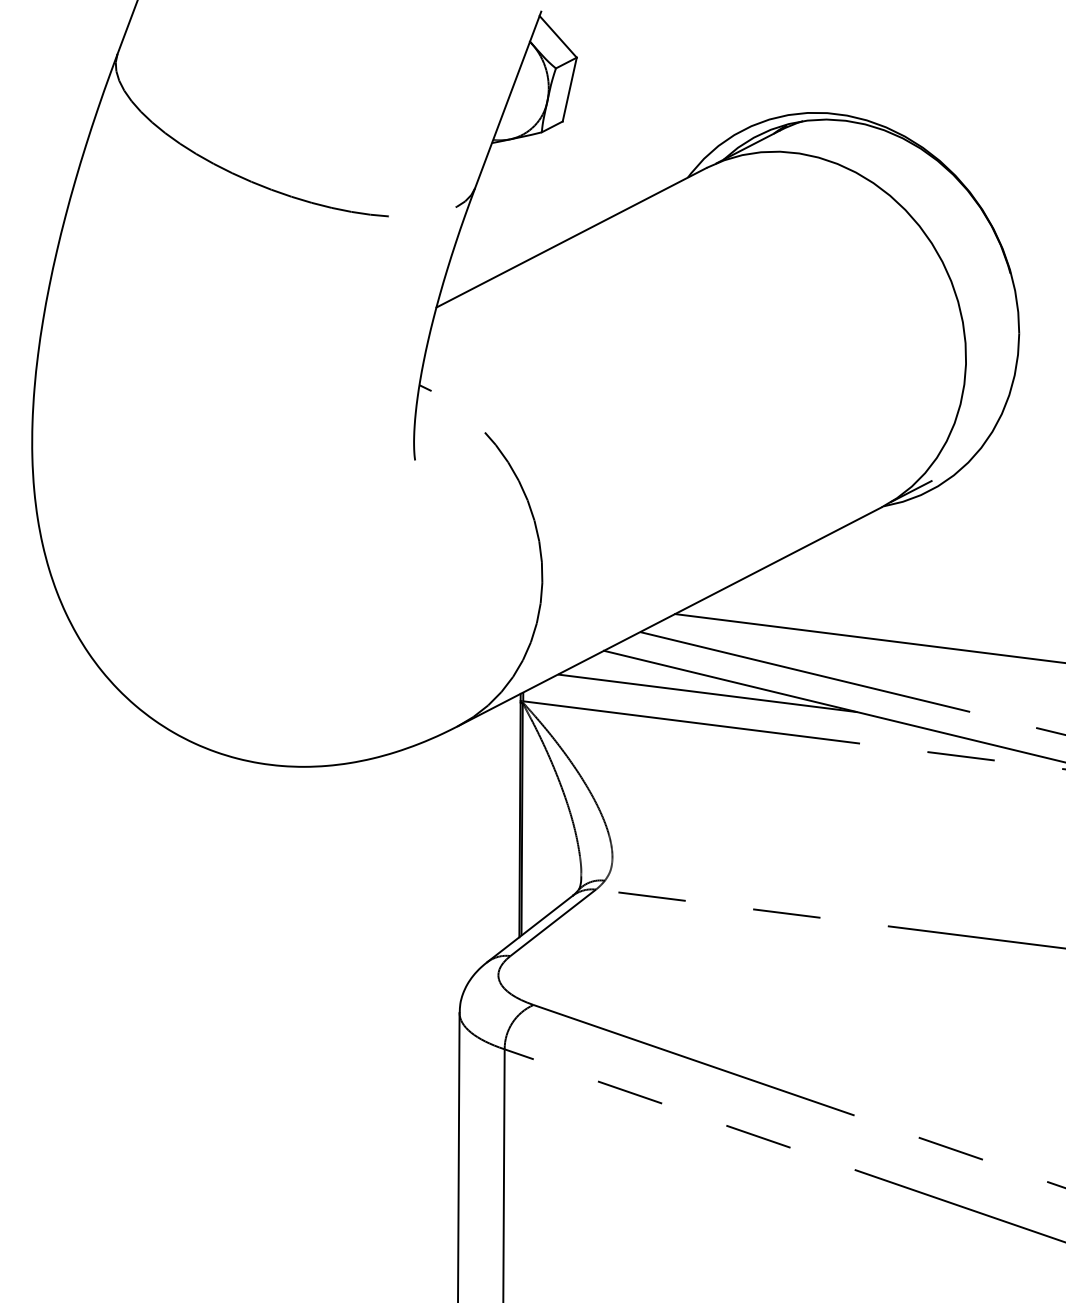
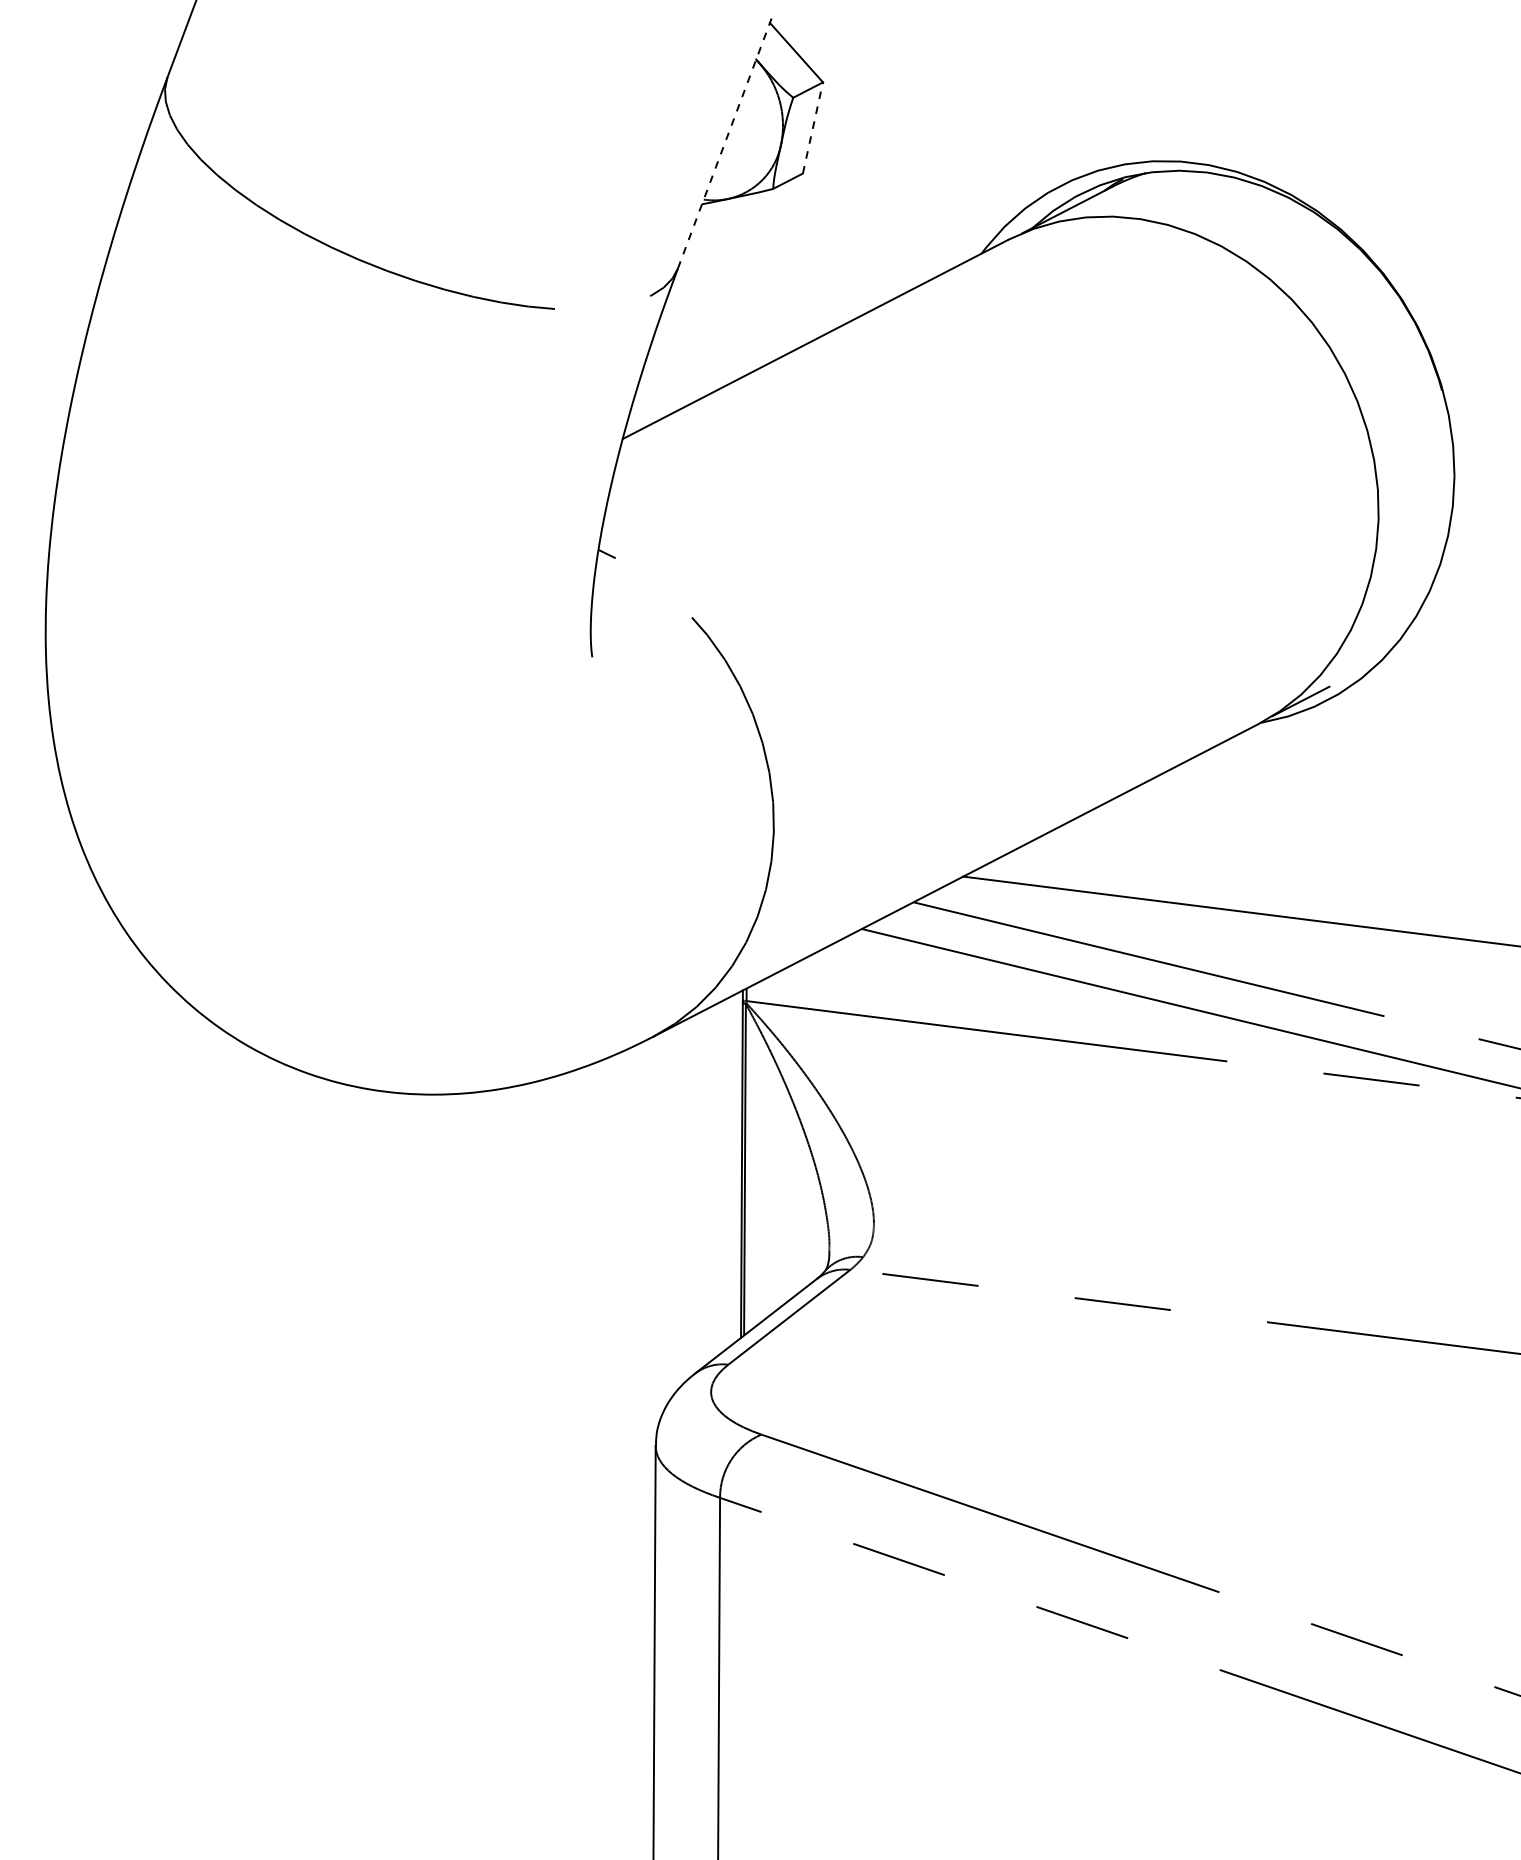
line: (569, 89) -> (812, 127), solid -> dashed
line: (508, 99) -> (725, 142), solid -> dashed
line: (707, 693) -> (1009, 989), removed

